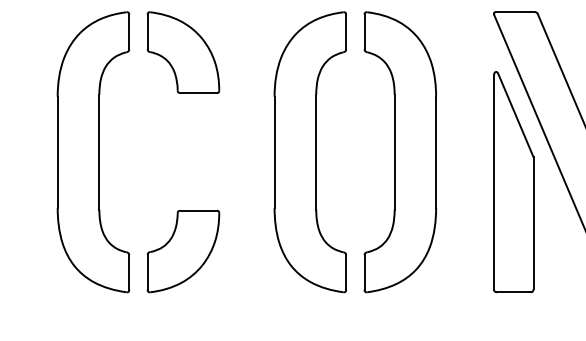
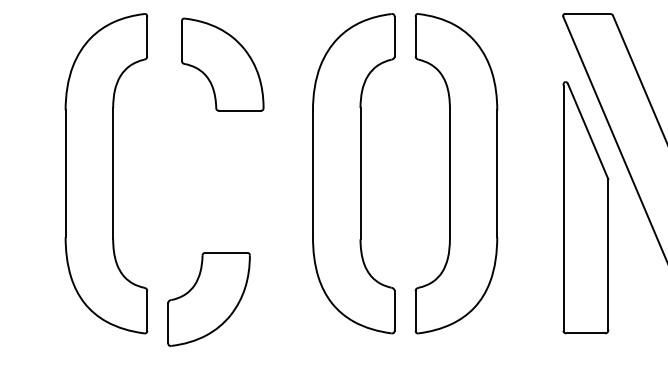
part: (183, 52) -> (222, 64), moved
part: (183, 251) -> (209, 299), moved

